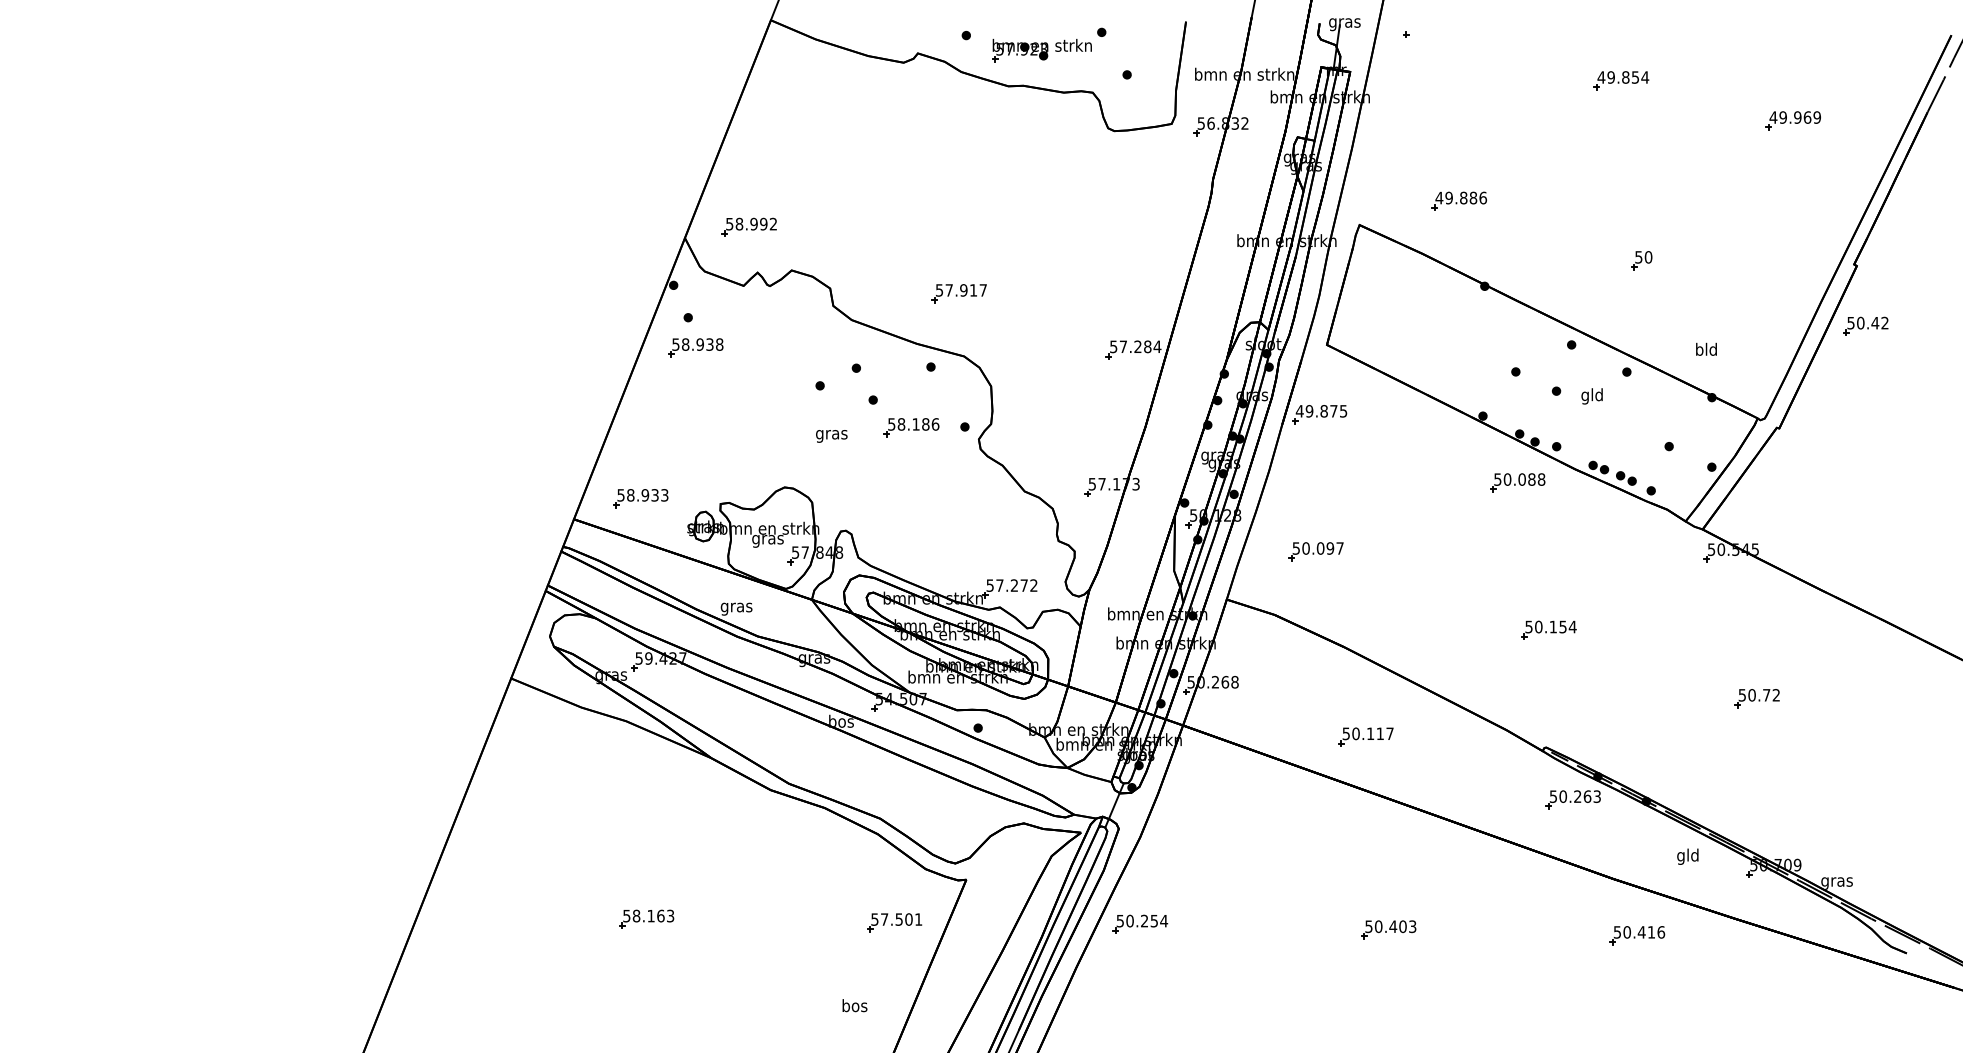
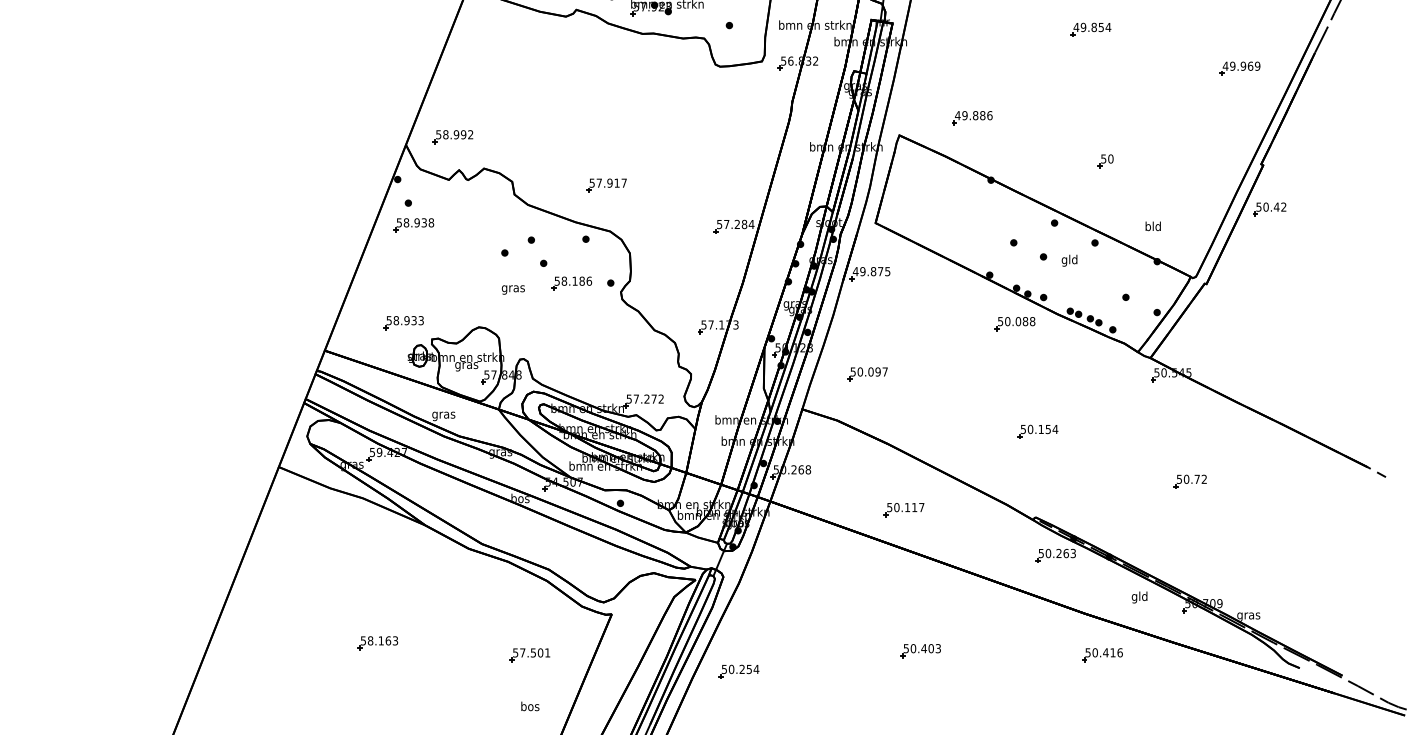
part: (1792, 120) -> (1239, 68), moved
part: (640, 498) -> (403, 322), moved
part: (894, 922) -> (530, 655), moved
part: (1140, 923) -> (739, 671), moved

